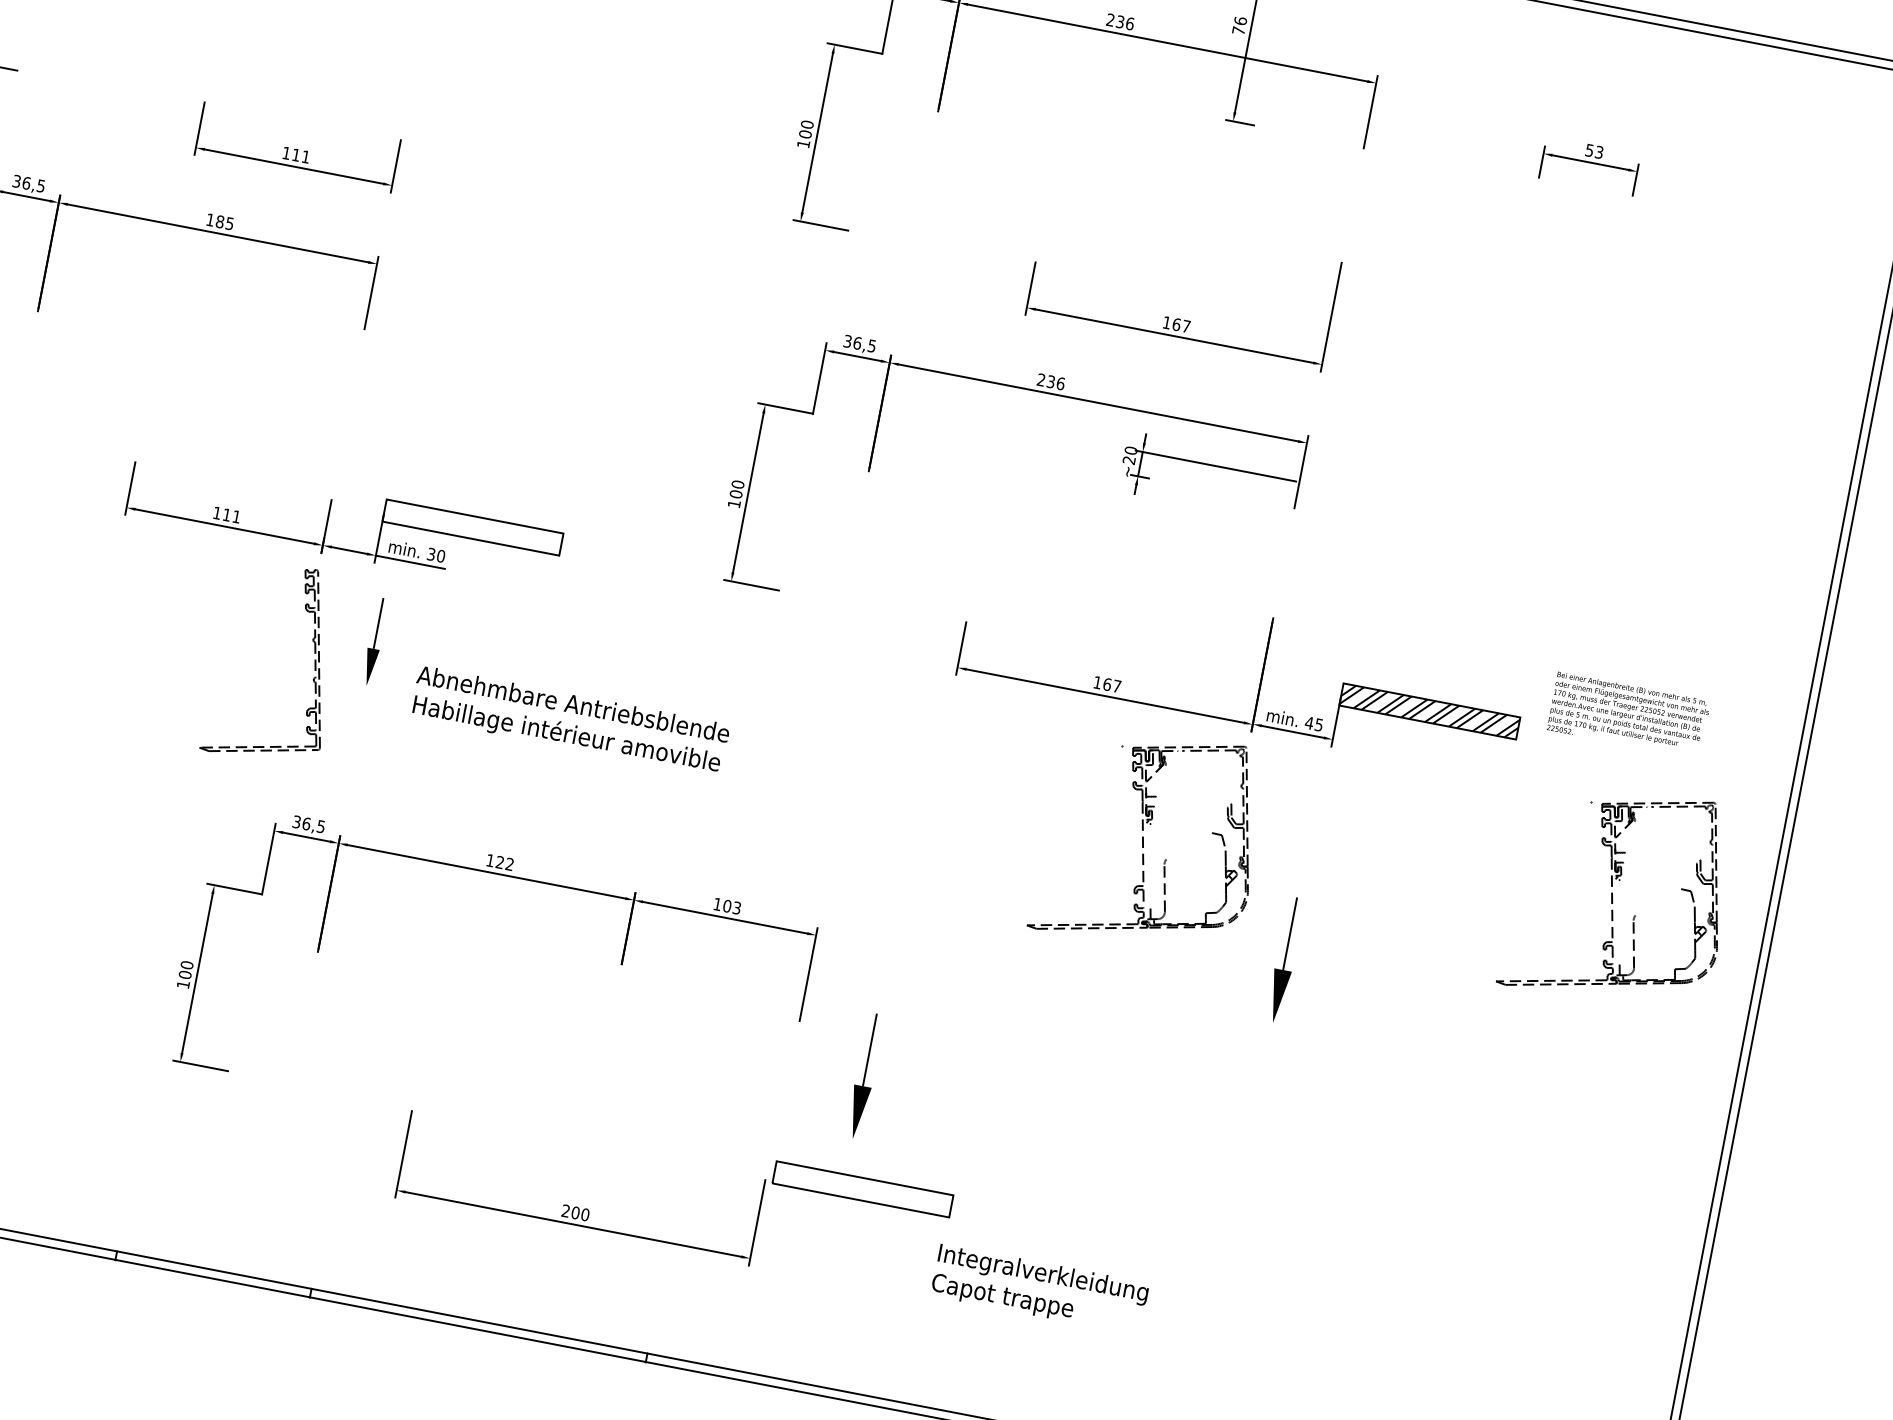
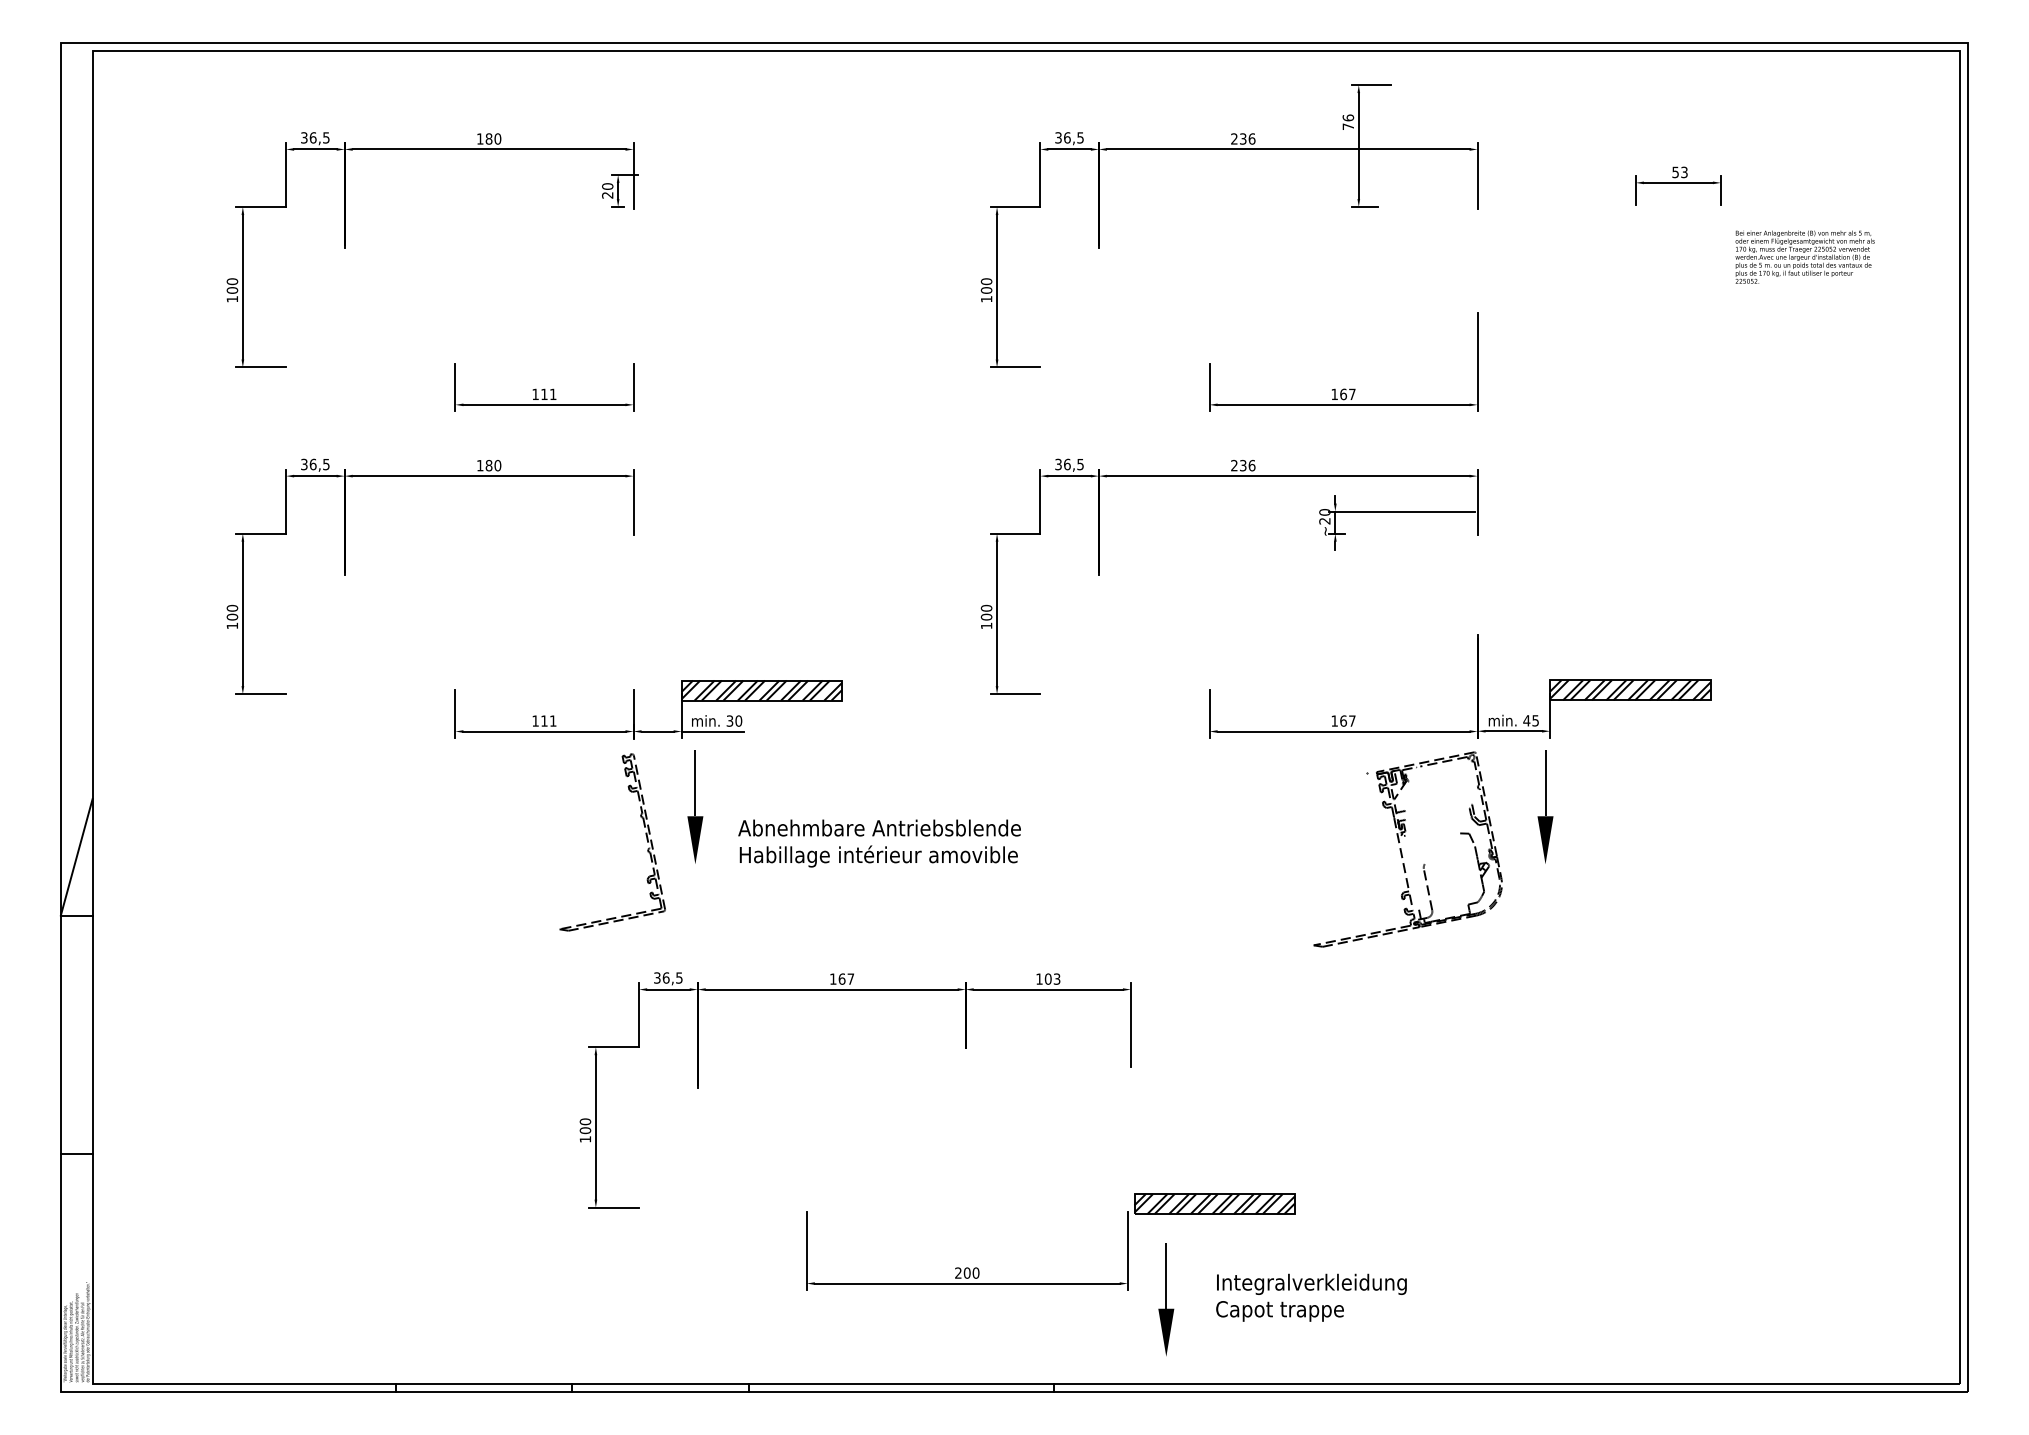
text: (229, 223) -> (497, 465), 185 -> 180
hatch: (472, 527) -> (761, 690), added
part: (375, 641) -> (695, 806), size x1.43
text: (1628, 714) -> (1804, 256), moved
text: (504, 862) -> (845, 978), 122 -> 167
part: (1619, 895) -> (1827, 819), removed
part: (1285, 959) -> (1545, 806), moved
part: (865, 1076) -> (1166, 1299), moved
hatch: (862, 1189) -> (1214, 1204), added
text: (1040, 1289) -> (1311, 1297), moved

